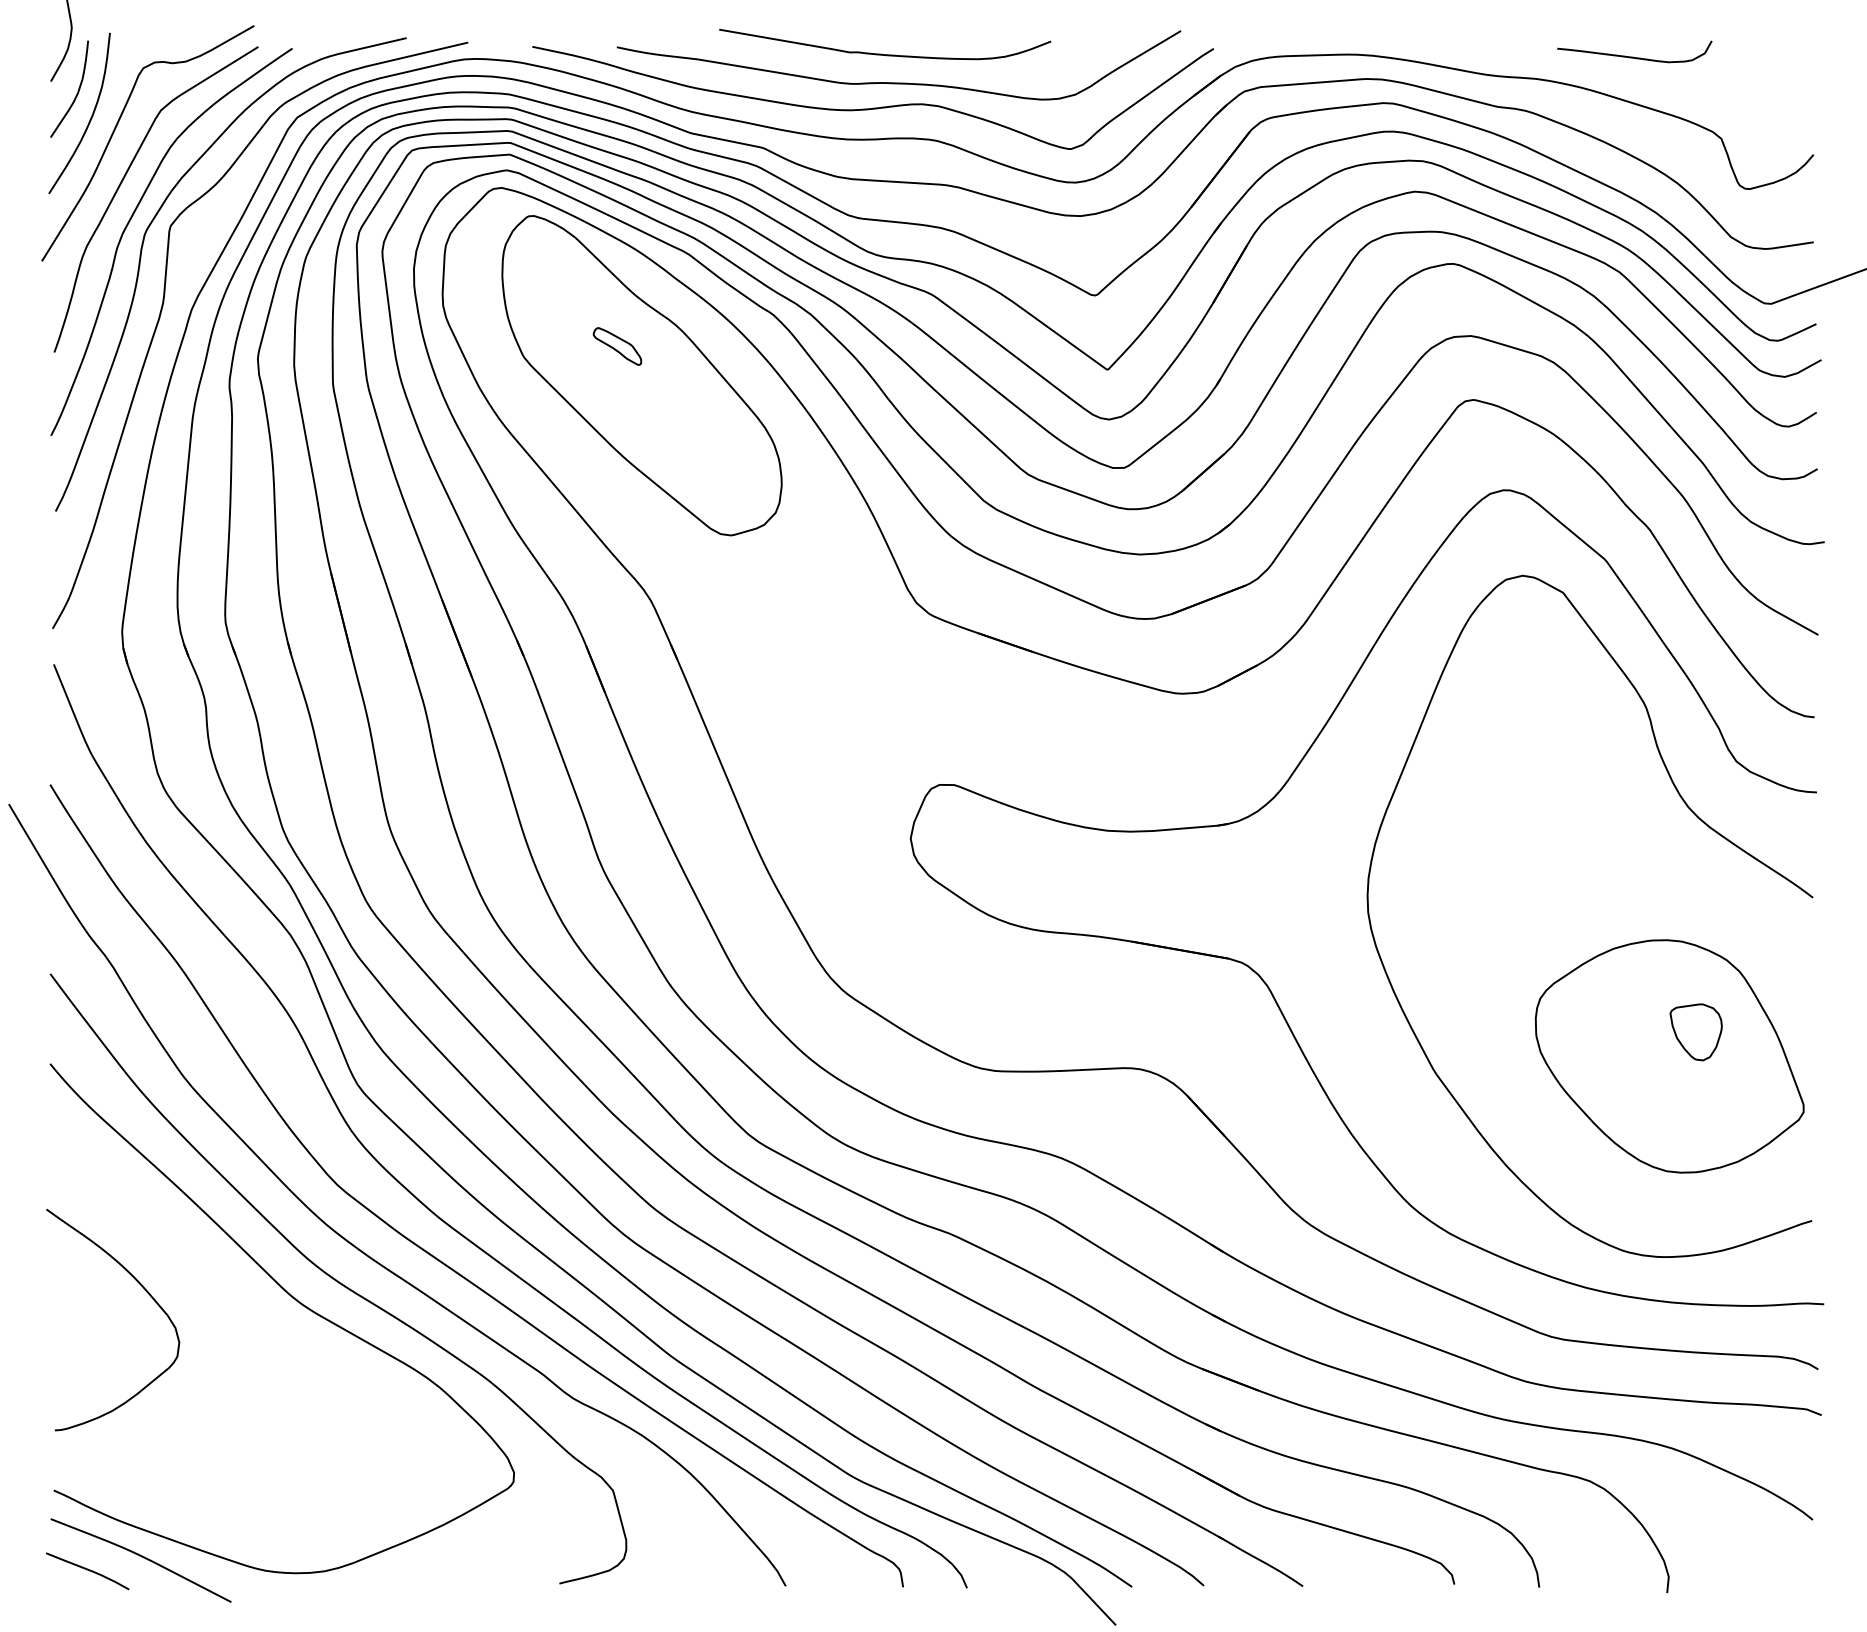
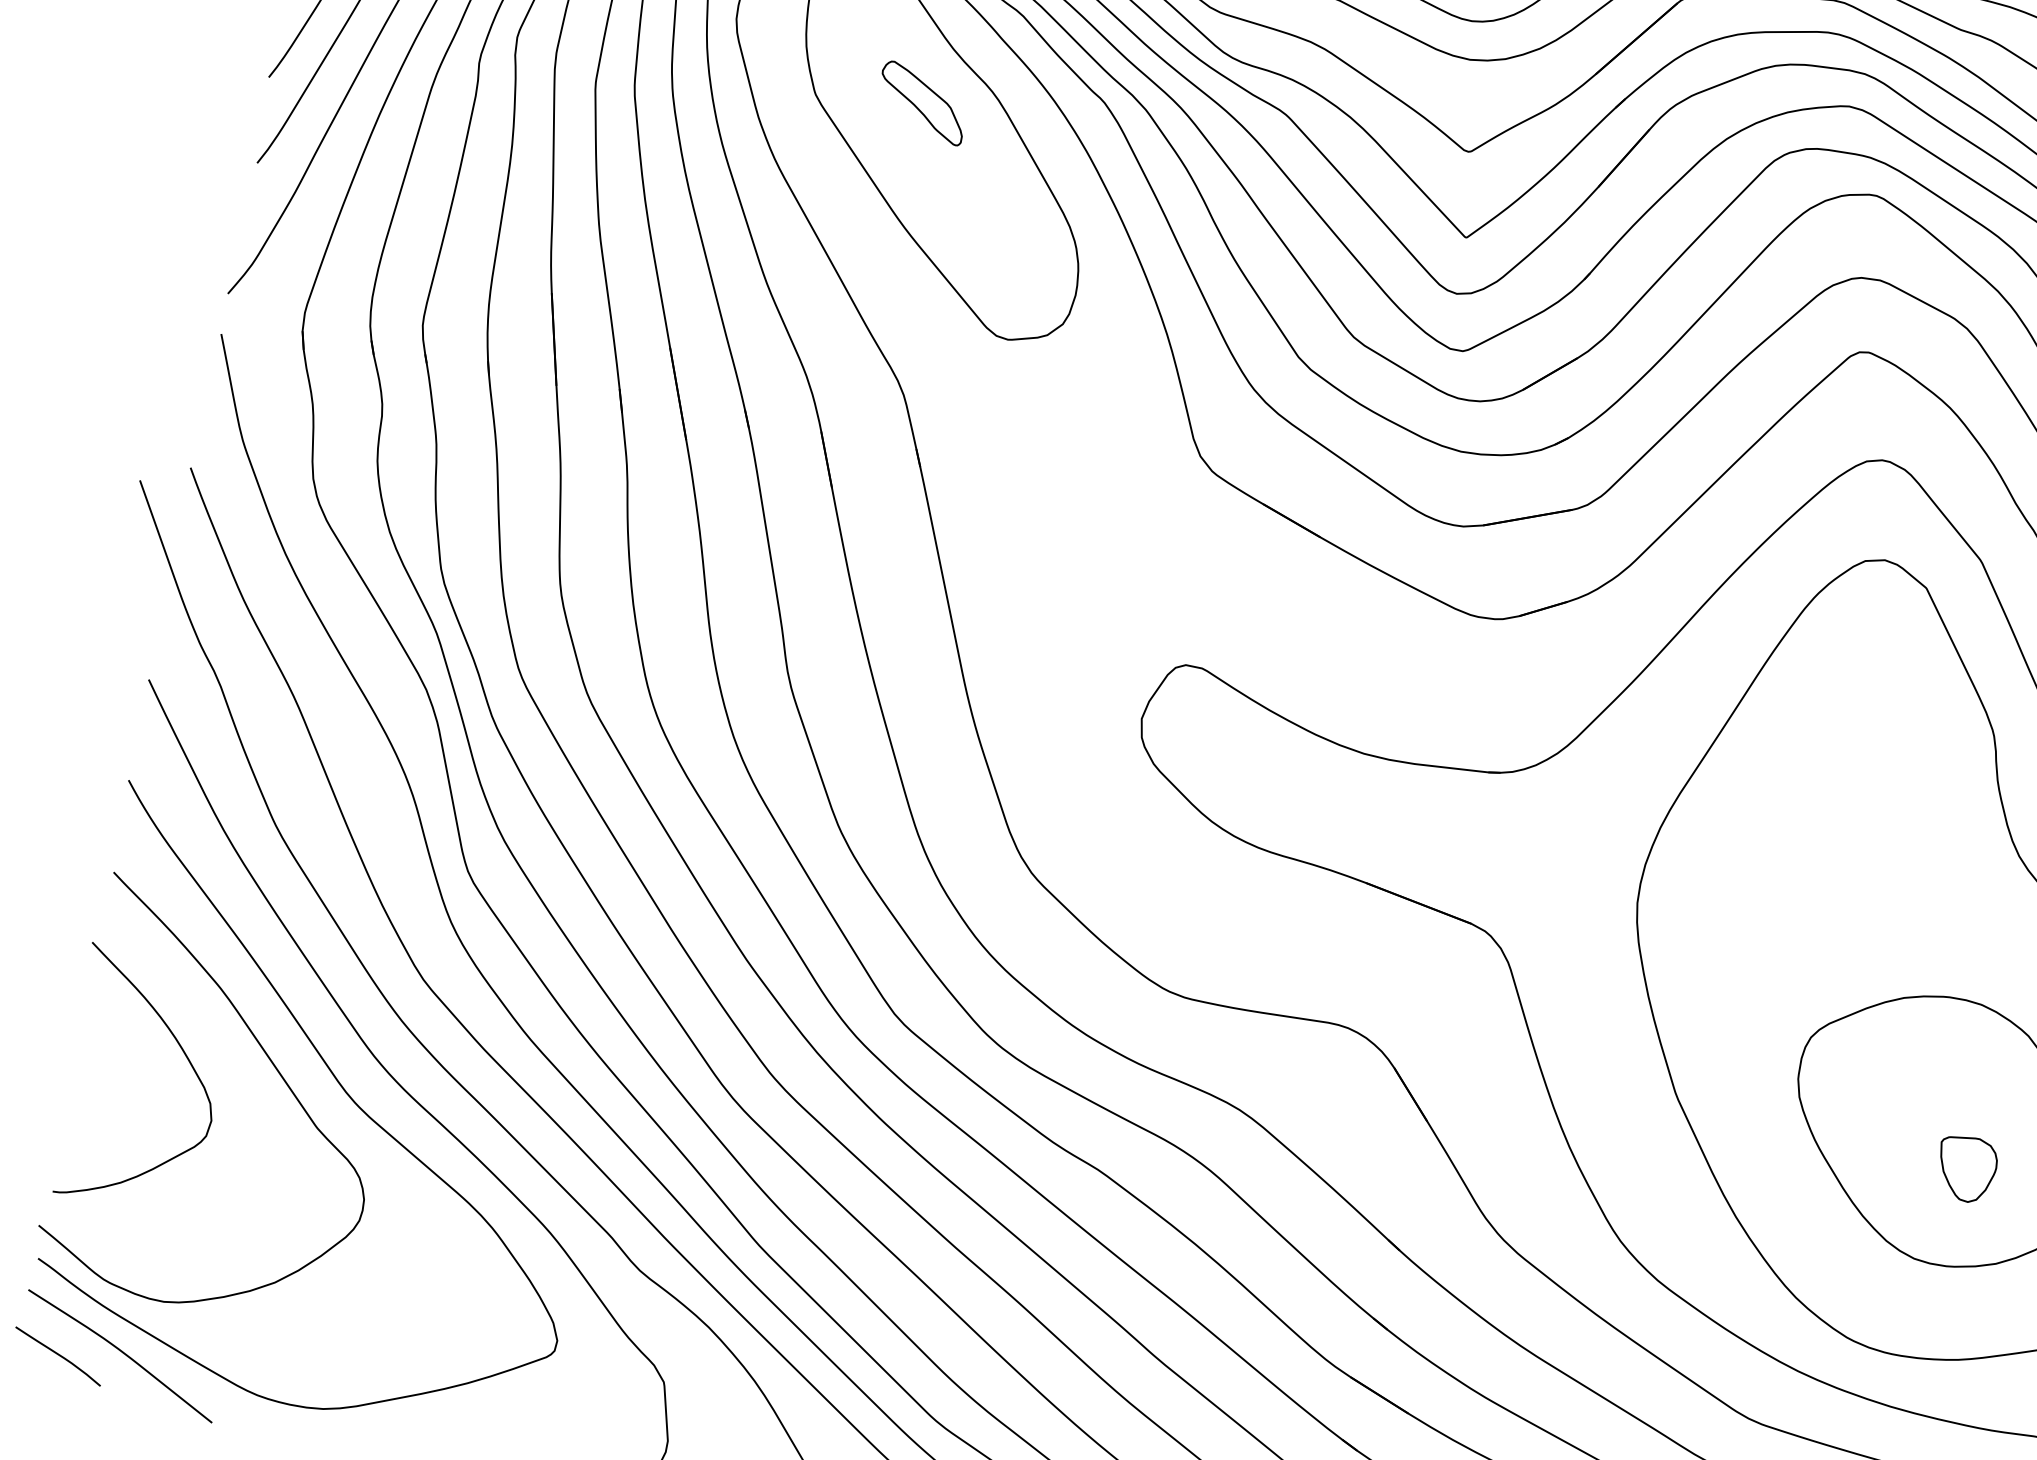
part: (617, 346) -> (922, 103), size x1.67
part: (1695, 1032) -> (1965, 1169), moved
curve: (225, 1287) -> (275, 1069), added

